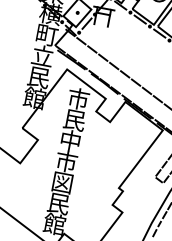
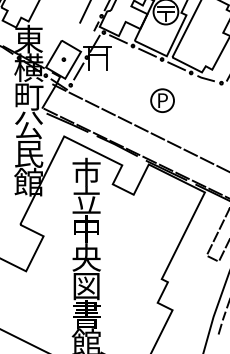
text: (42, 55) -> (28, 124), 立 -> 公
part: (144, 56) -> (162, 100), added
text: (74, 119) -> (86, 200), 民 -> 立
text: (66, 161) -> (86, 257), 市 -> 央
text: (58, 203) -> (86, 314), 民 -> 書

